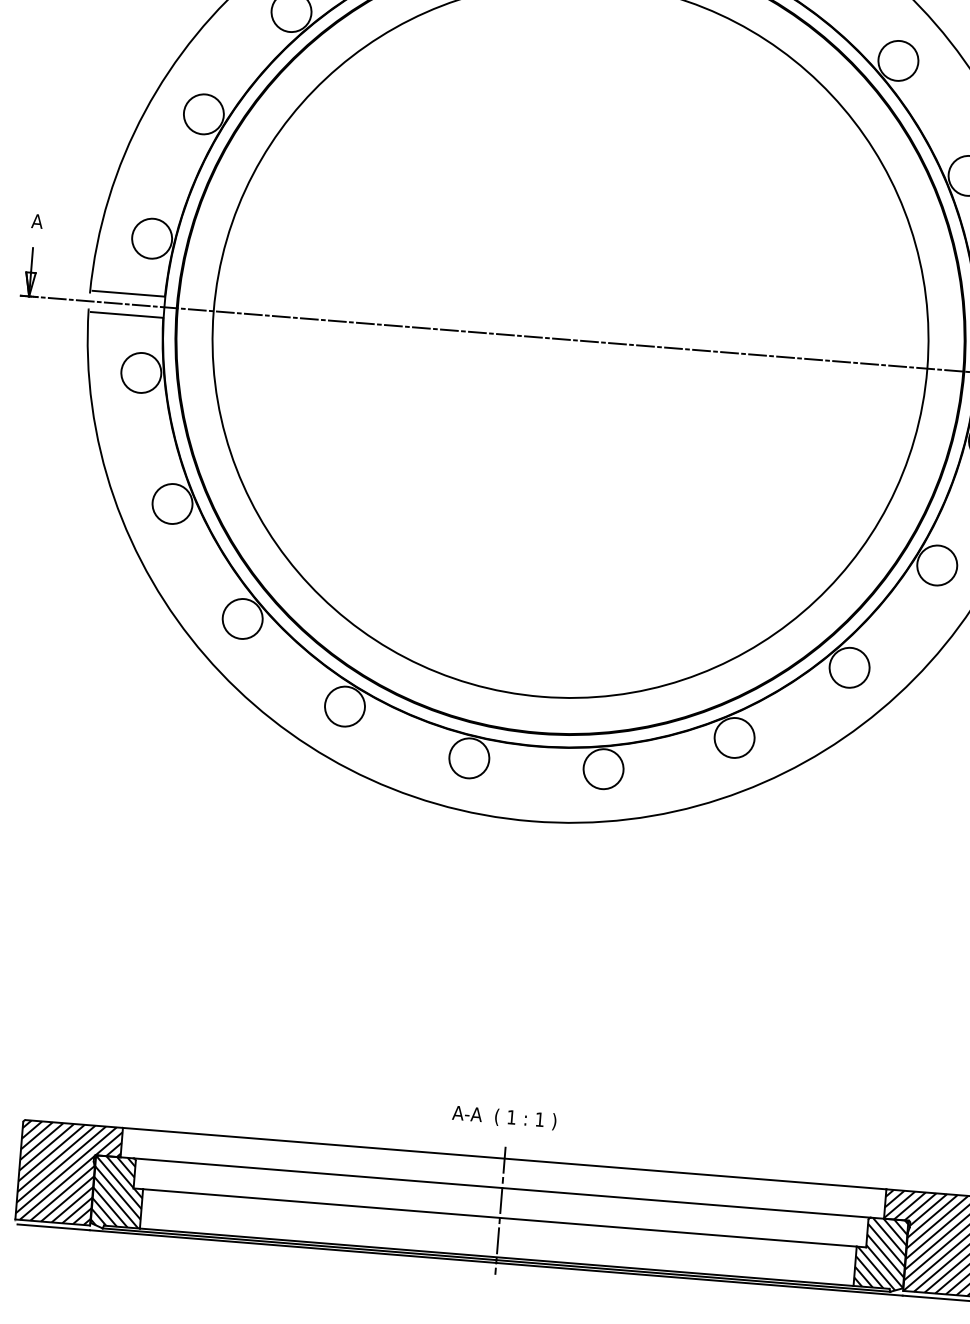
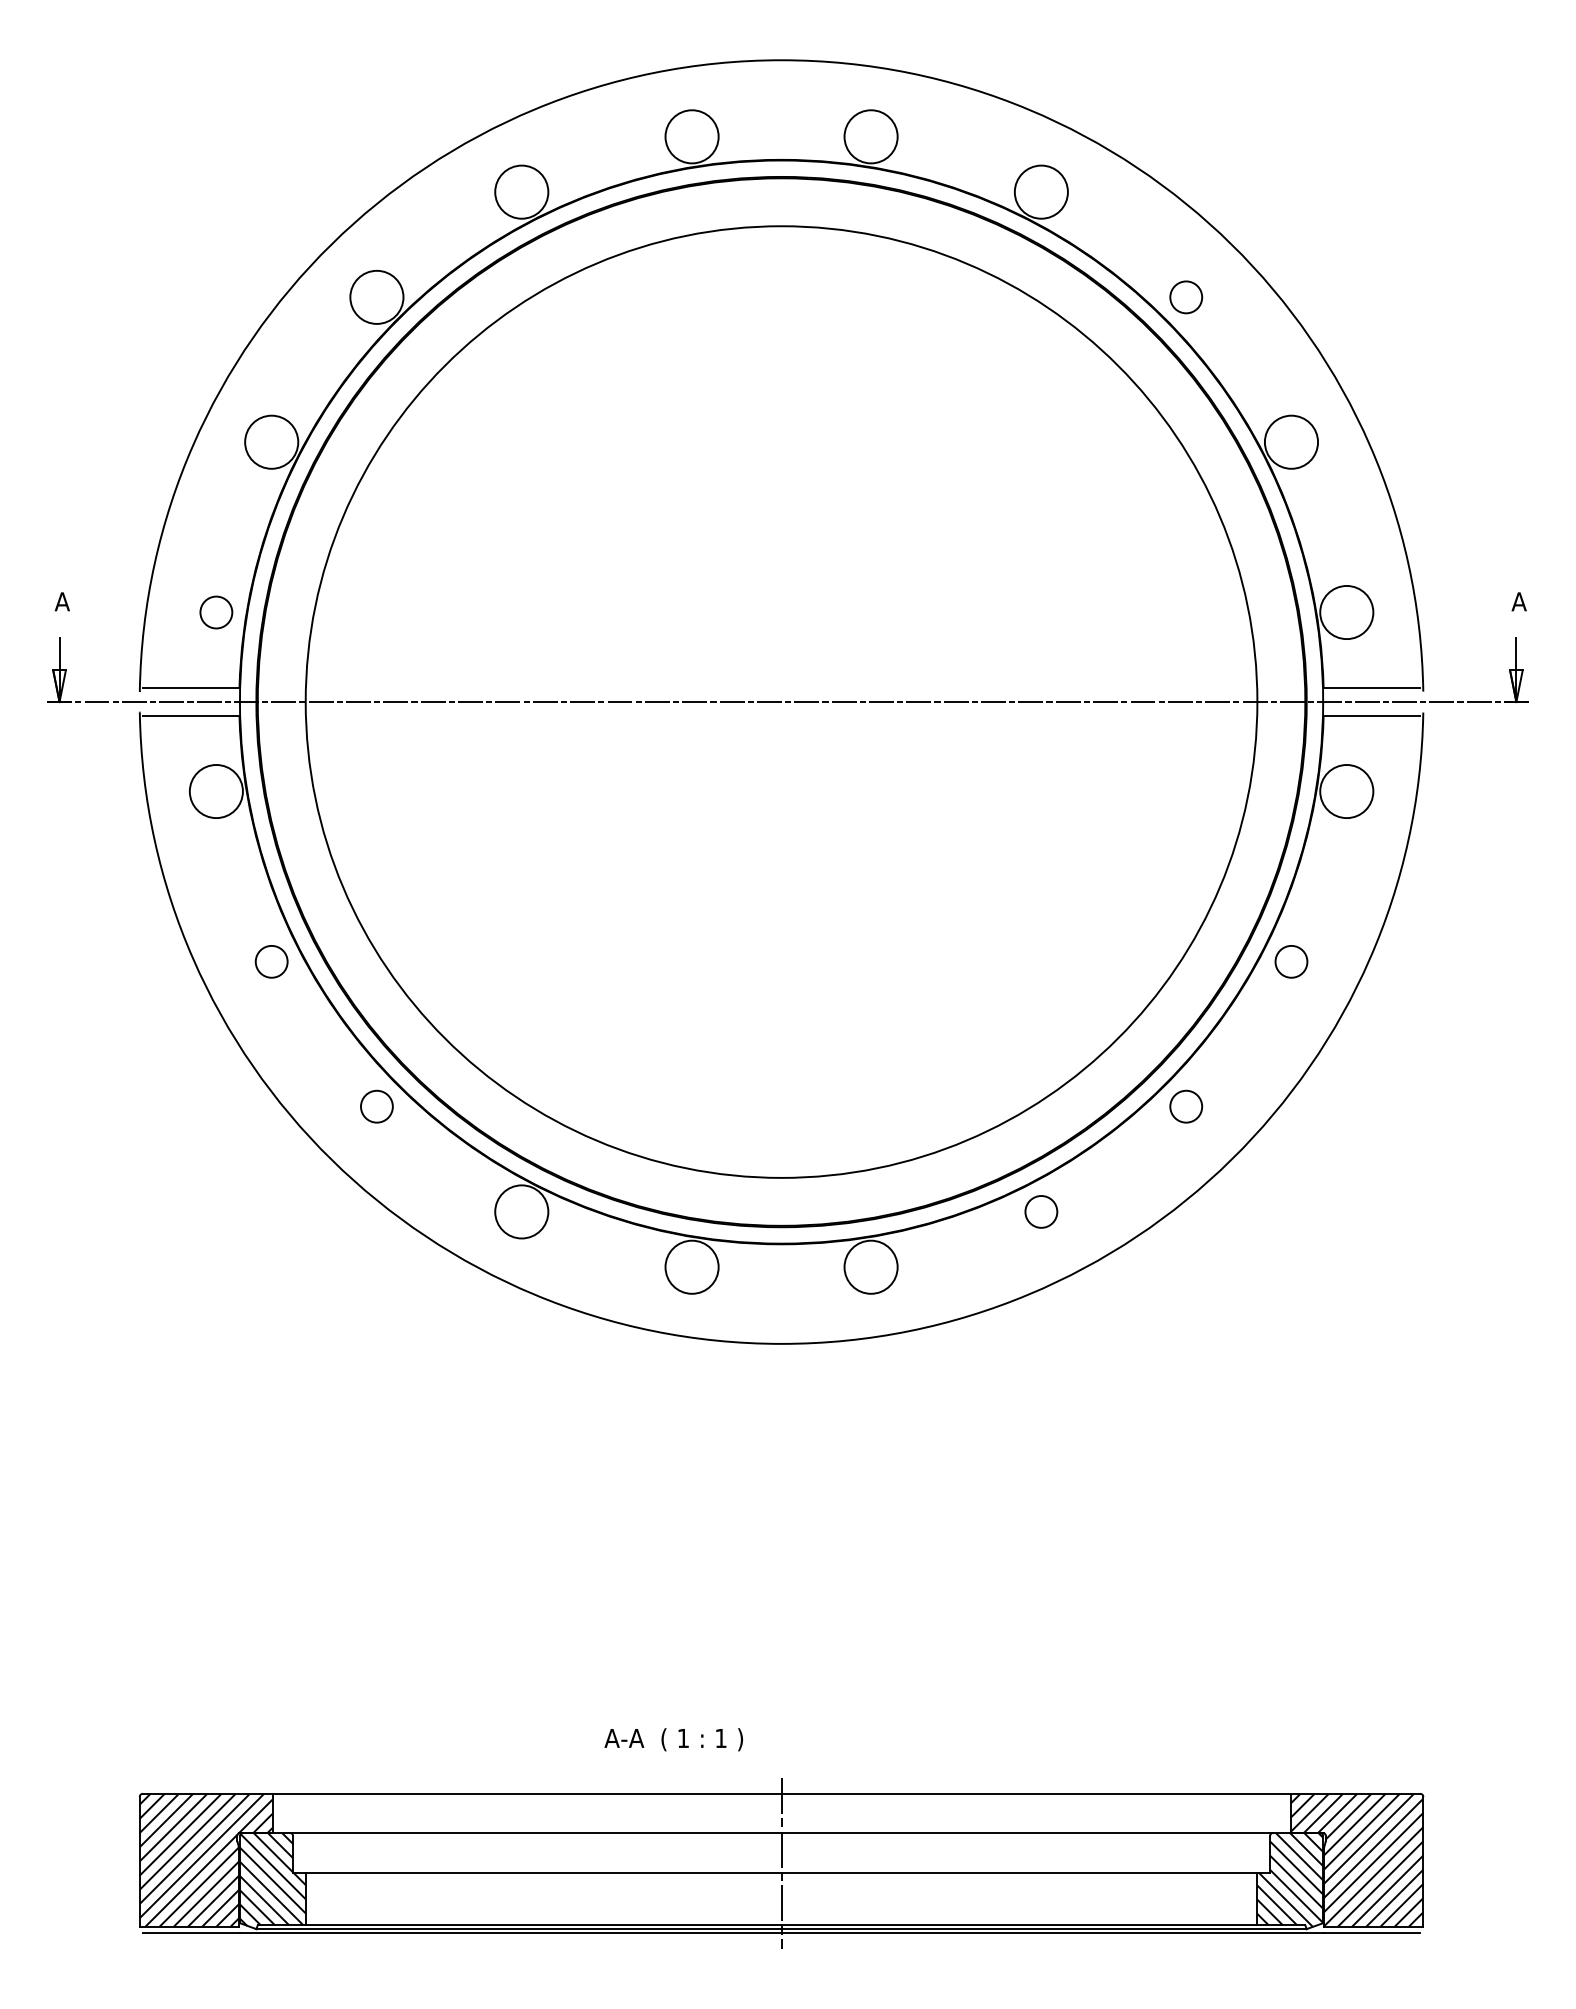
circle: (897, 60) -> (1185, 296), size x0.6
circle: (151, 238) -> (215, 612), size x0.6
circle: (172, 503) -> (271, 961), size x0.6
circle: (937, 565) -> (1291, 961), size x0.6
circle: (242, 618) -> (376, 1106), size x0.6
circle: (849, 667) -> (1185, 1106), size x0.6
circle: (733, 737) -> (1040, 1211), size x0.6
text: (504, 1117) -> (673, 1739), moved

